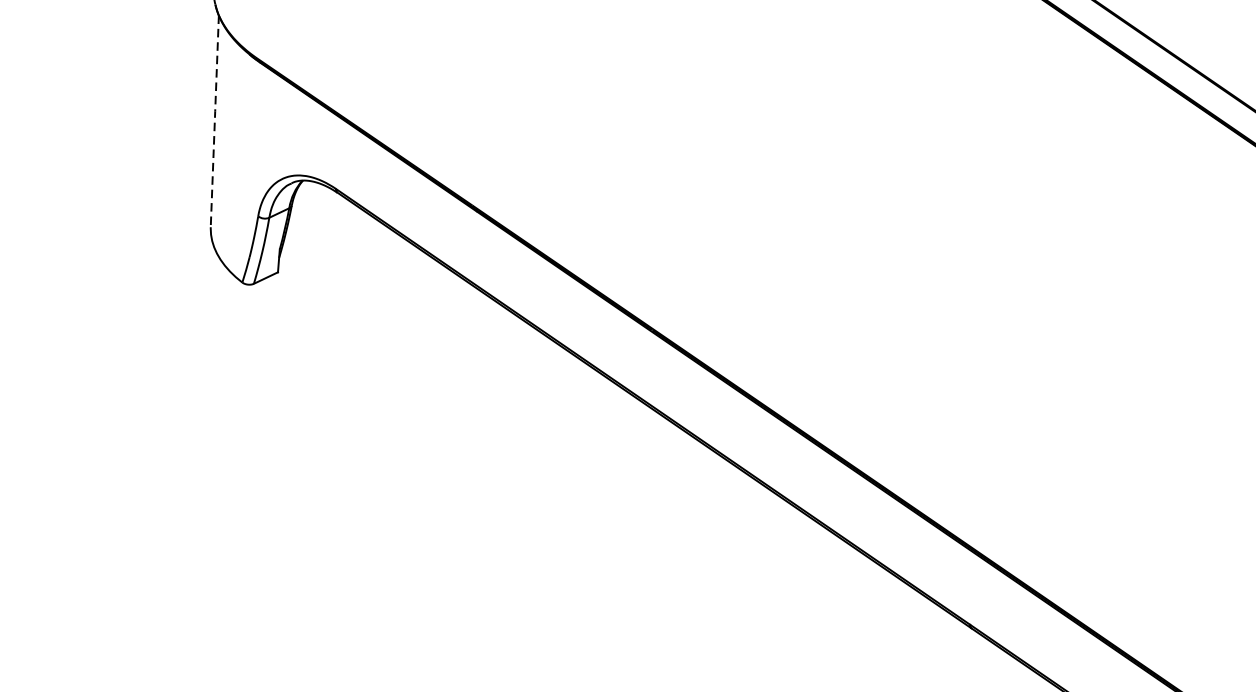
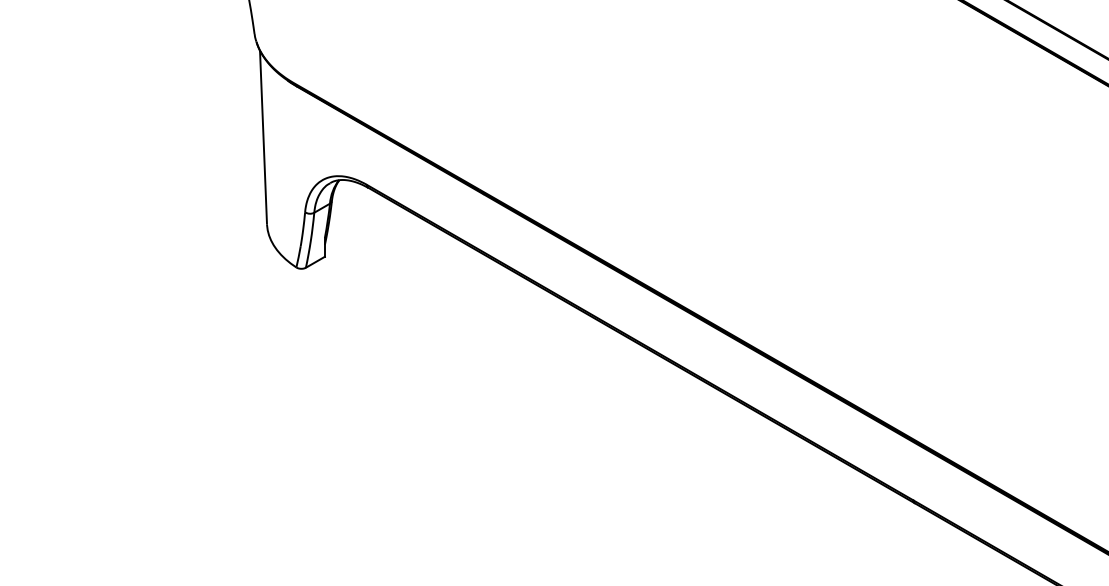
line: (214, 121) -> (263, 137), dashed -> solid

